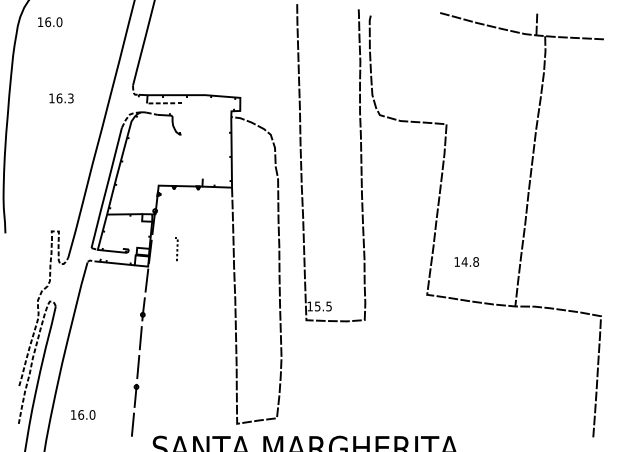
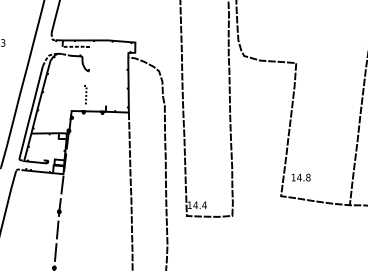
part: (176, 249) -> (85, 95), moved
text: (466, 261) -> (300, 177), moved
text: (323, 306) -> (200, 205), 15.5 -> 14.4

